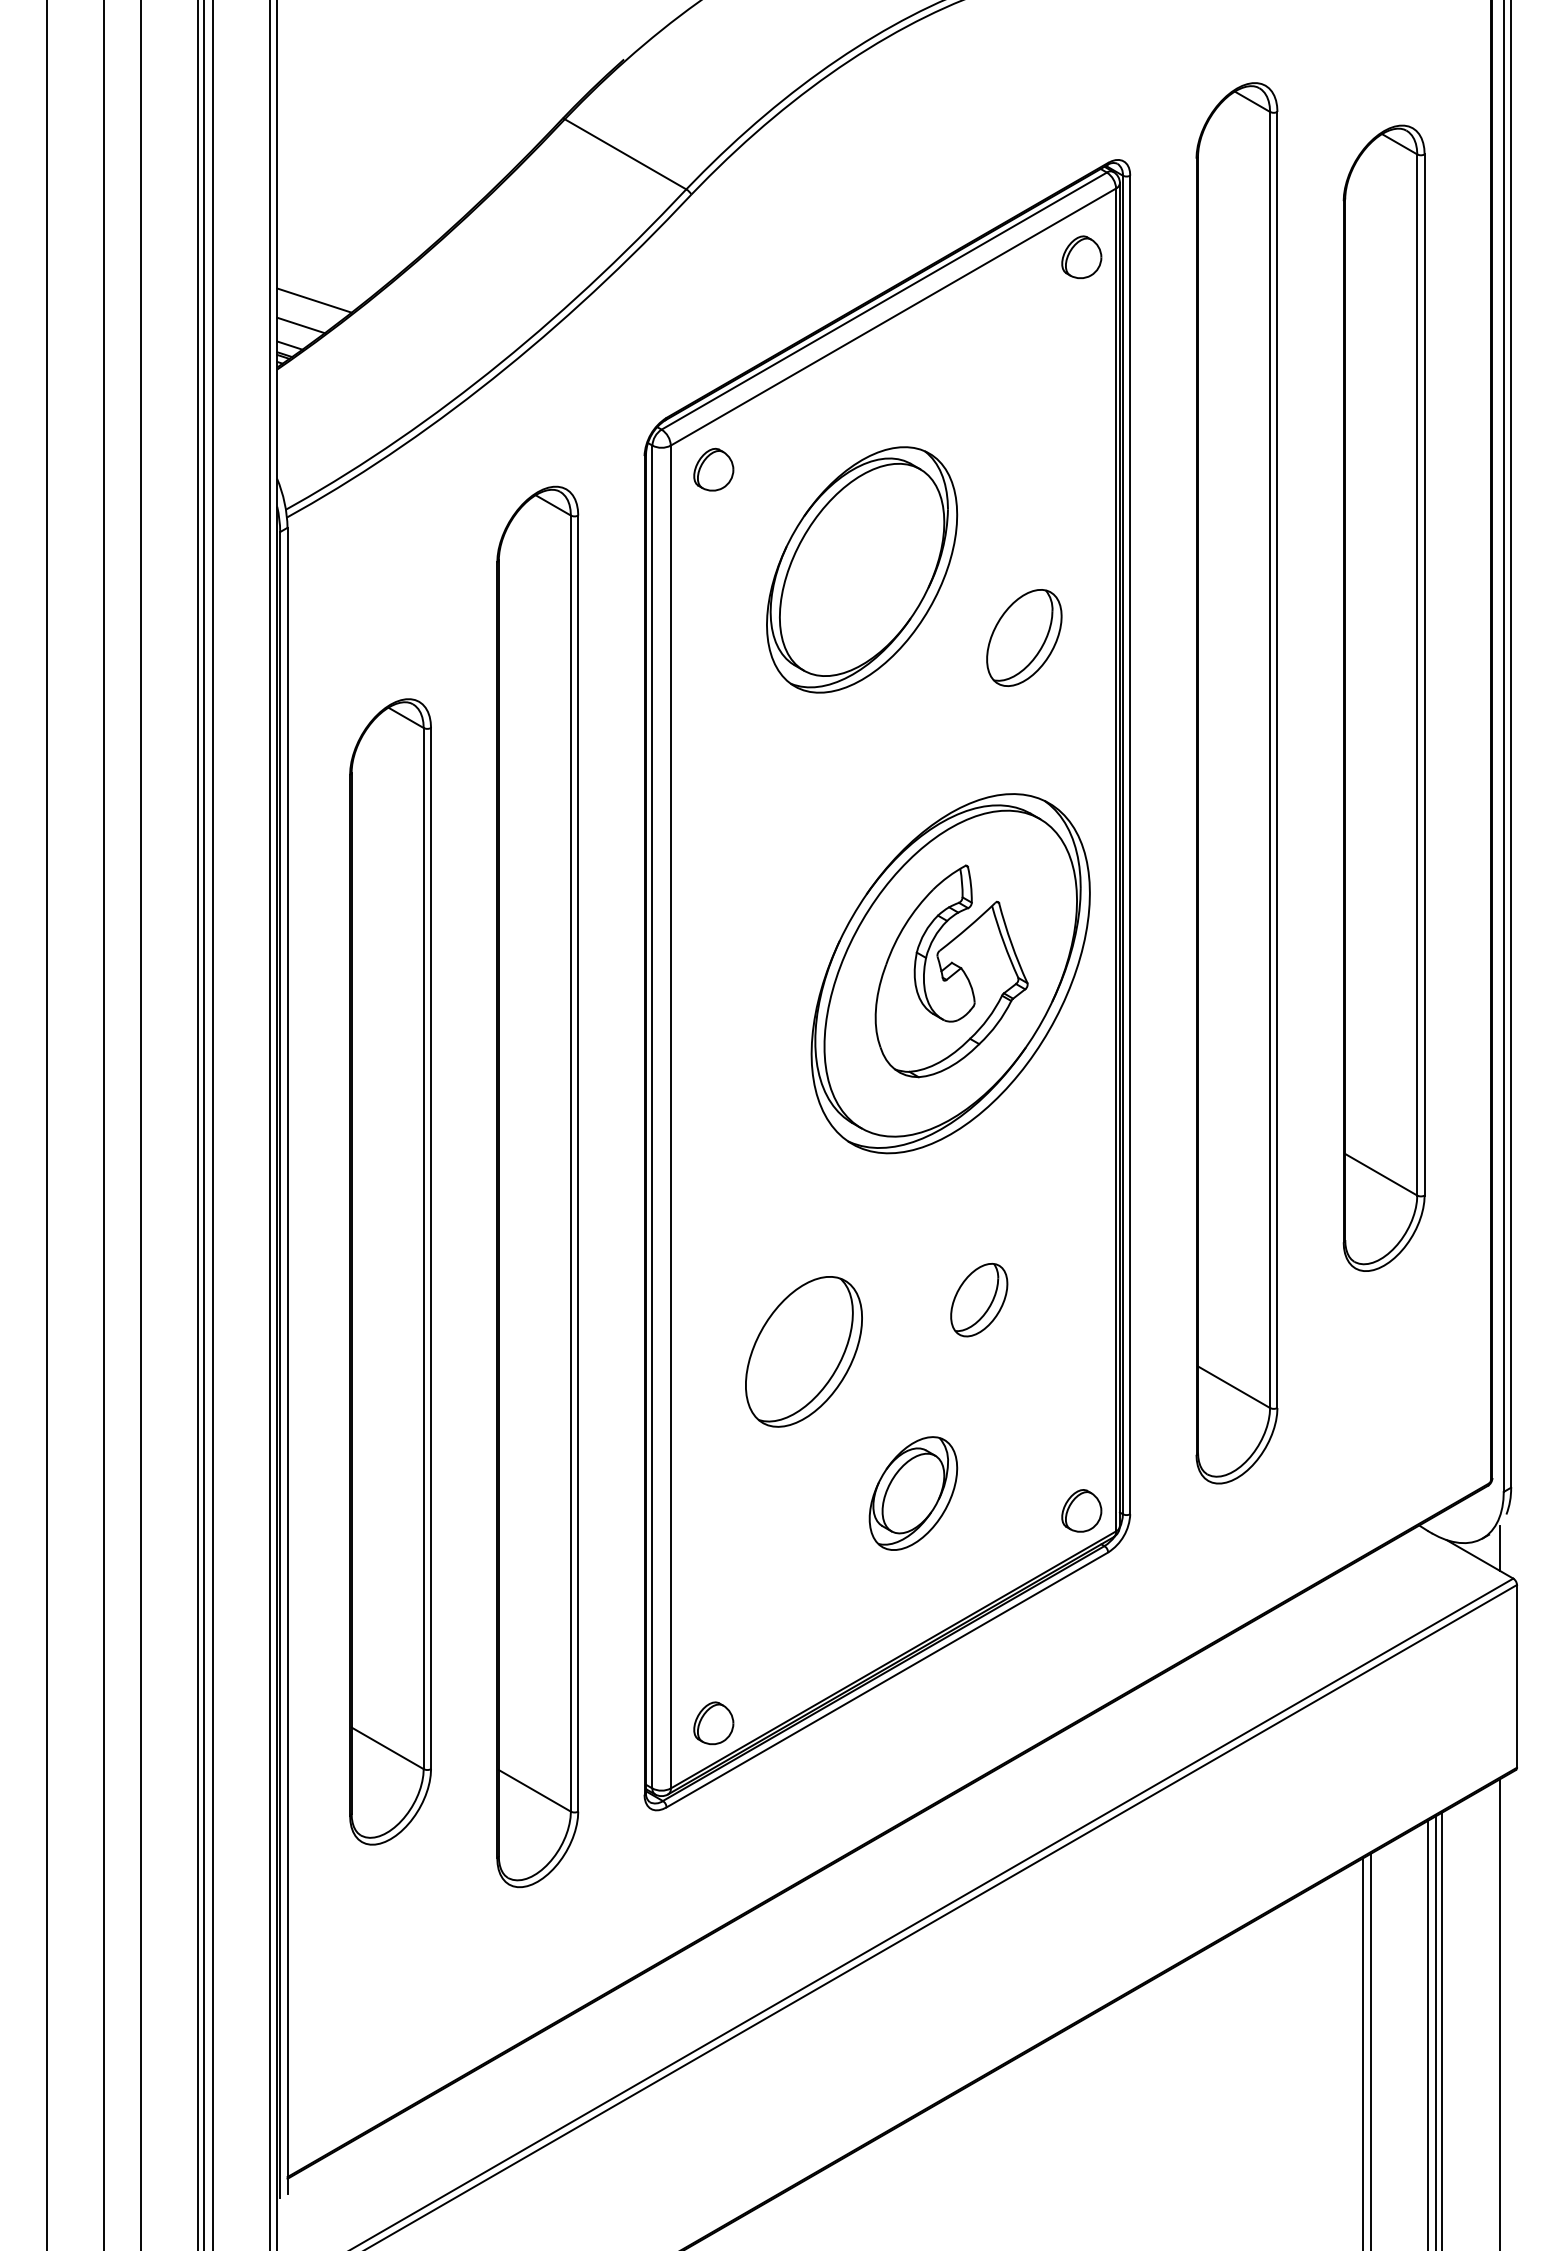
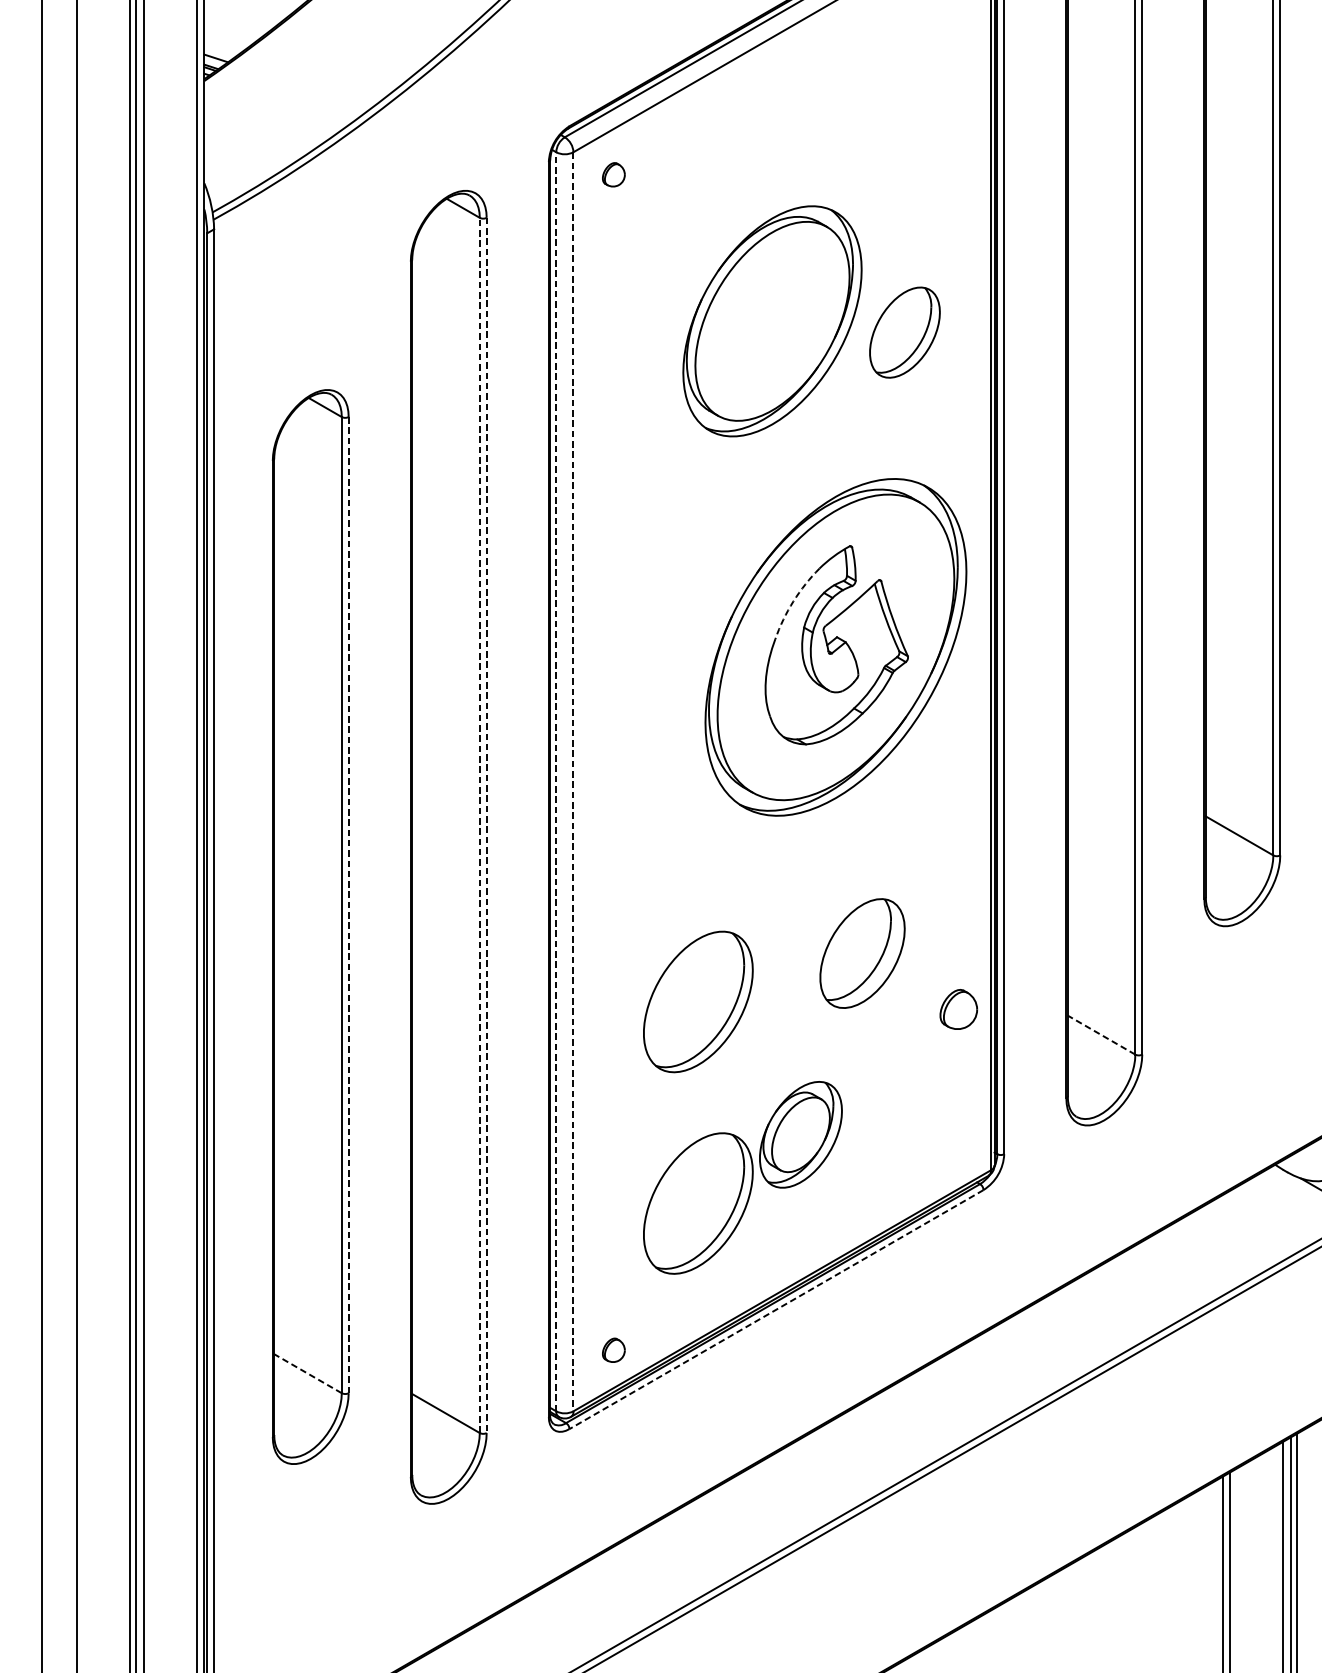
line: (314, 300) -> (239, 16), removed
line: (300, 325) -> (226, 39), removed
part: (713, 469) -> (613, 174), size x0.6
part: (862, 569) -> (772, 320), moved
arc: (905, 924) -> (793, 601), solid -> dashed
line: (652, 1116) -> (556, 781), solid -> dashed
line: (670, 1117) -> (573, 782), solid -> dashed
line: (570, 1163) -> (479, 825), solid -> dashed
line: (578, 1164) -> (486, 826), solid -> dashed
line: (431, 1248) -> (349, 905), solid -> dashed
part: (979, 1299) -> (862, 952), size x1.6
line: (1234, 1387) -> (1101, 1035), solid -> dashed
part: (1081, 1510) -> (958, 1009), moved
part: (803, 1566) -> (697, 1203), added
line: (887, 1679) -> (776, 1309), solid -> dashed
part: (713, 1723) -> (613, 1350), size x0.6
line: (387, 1748) -> (307, 1373), solid -> dashed

